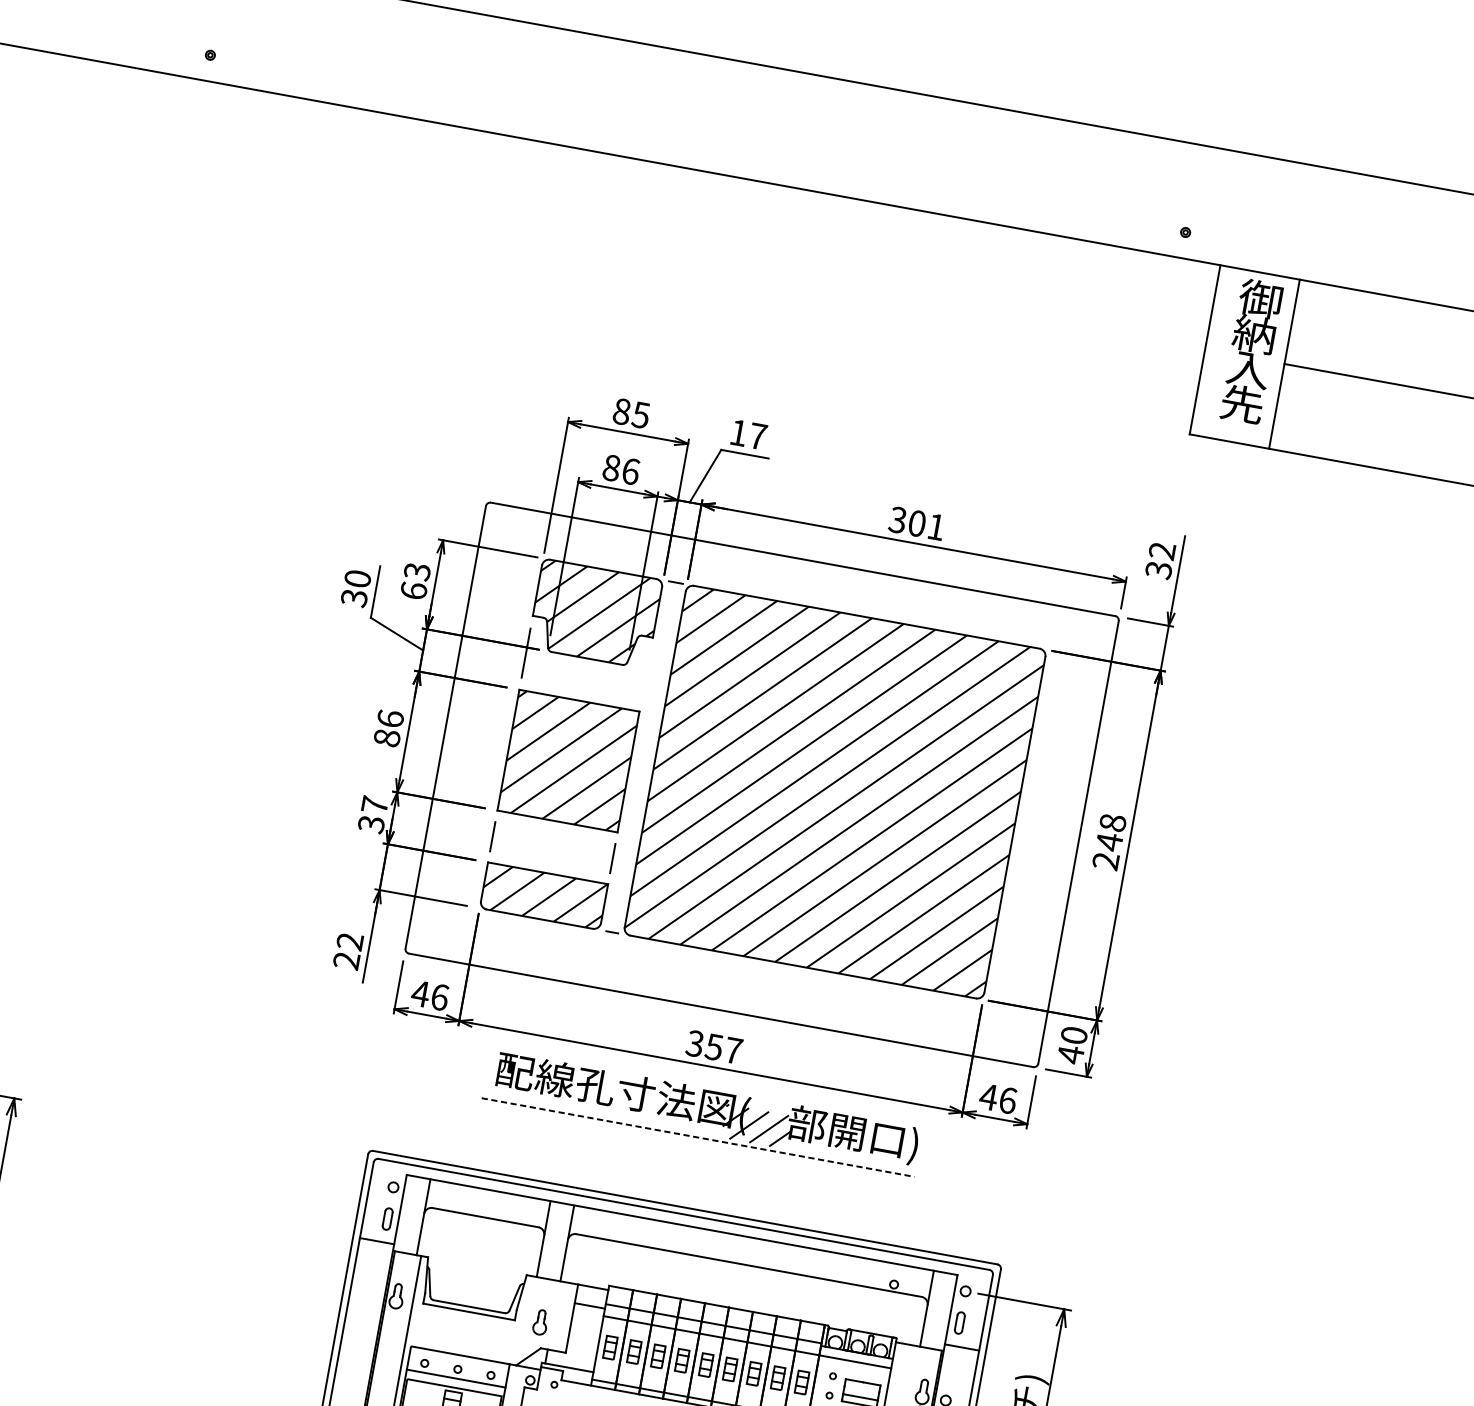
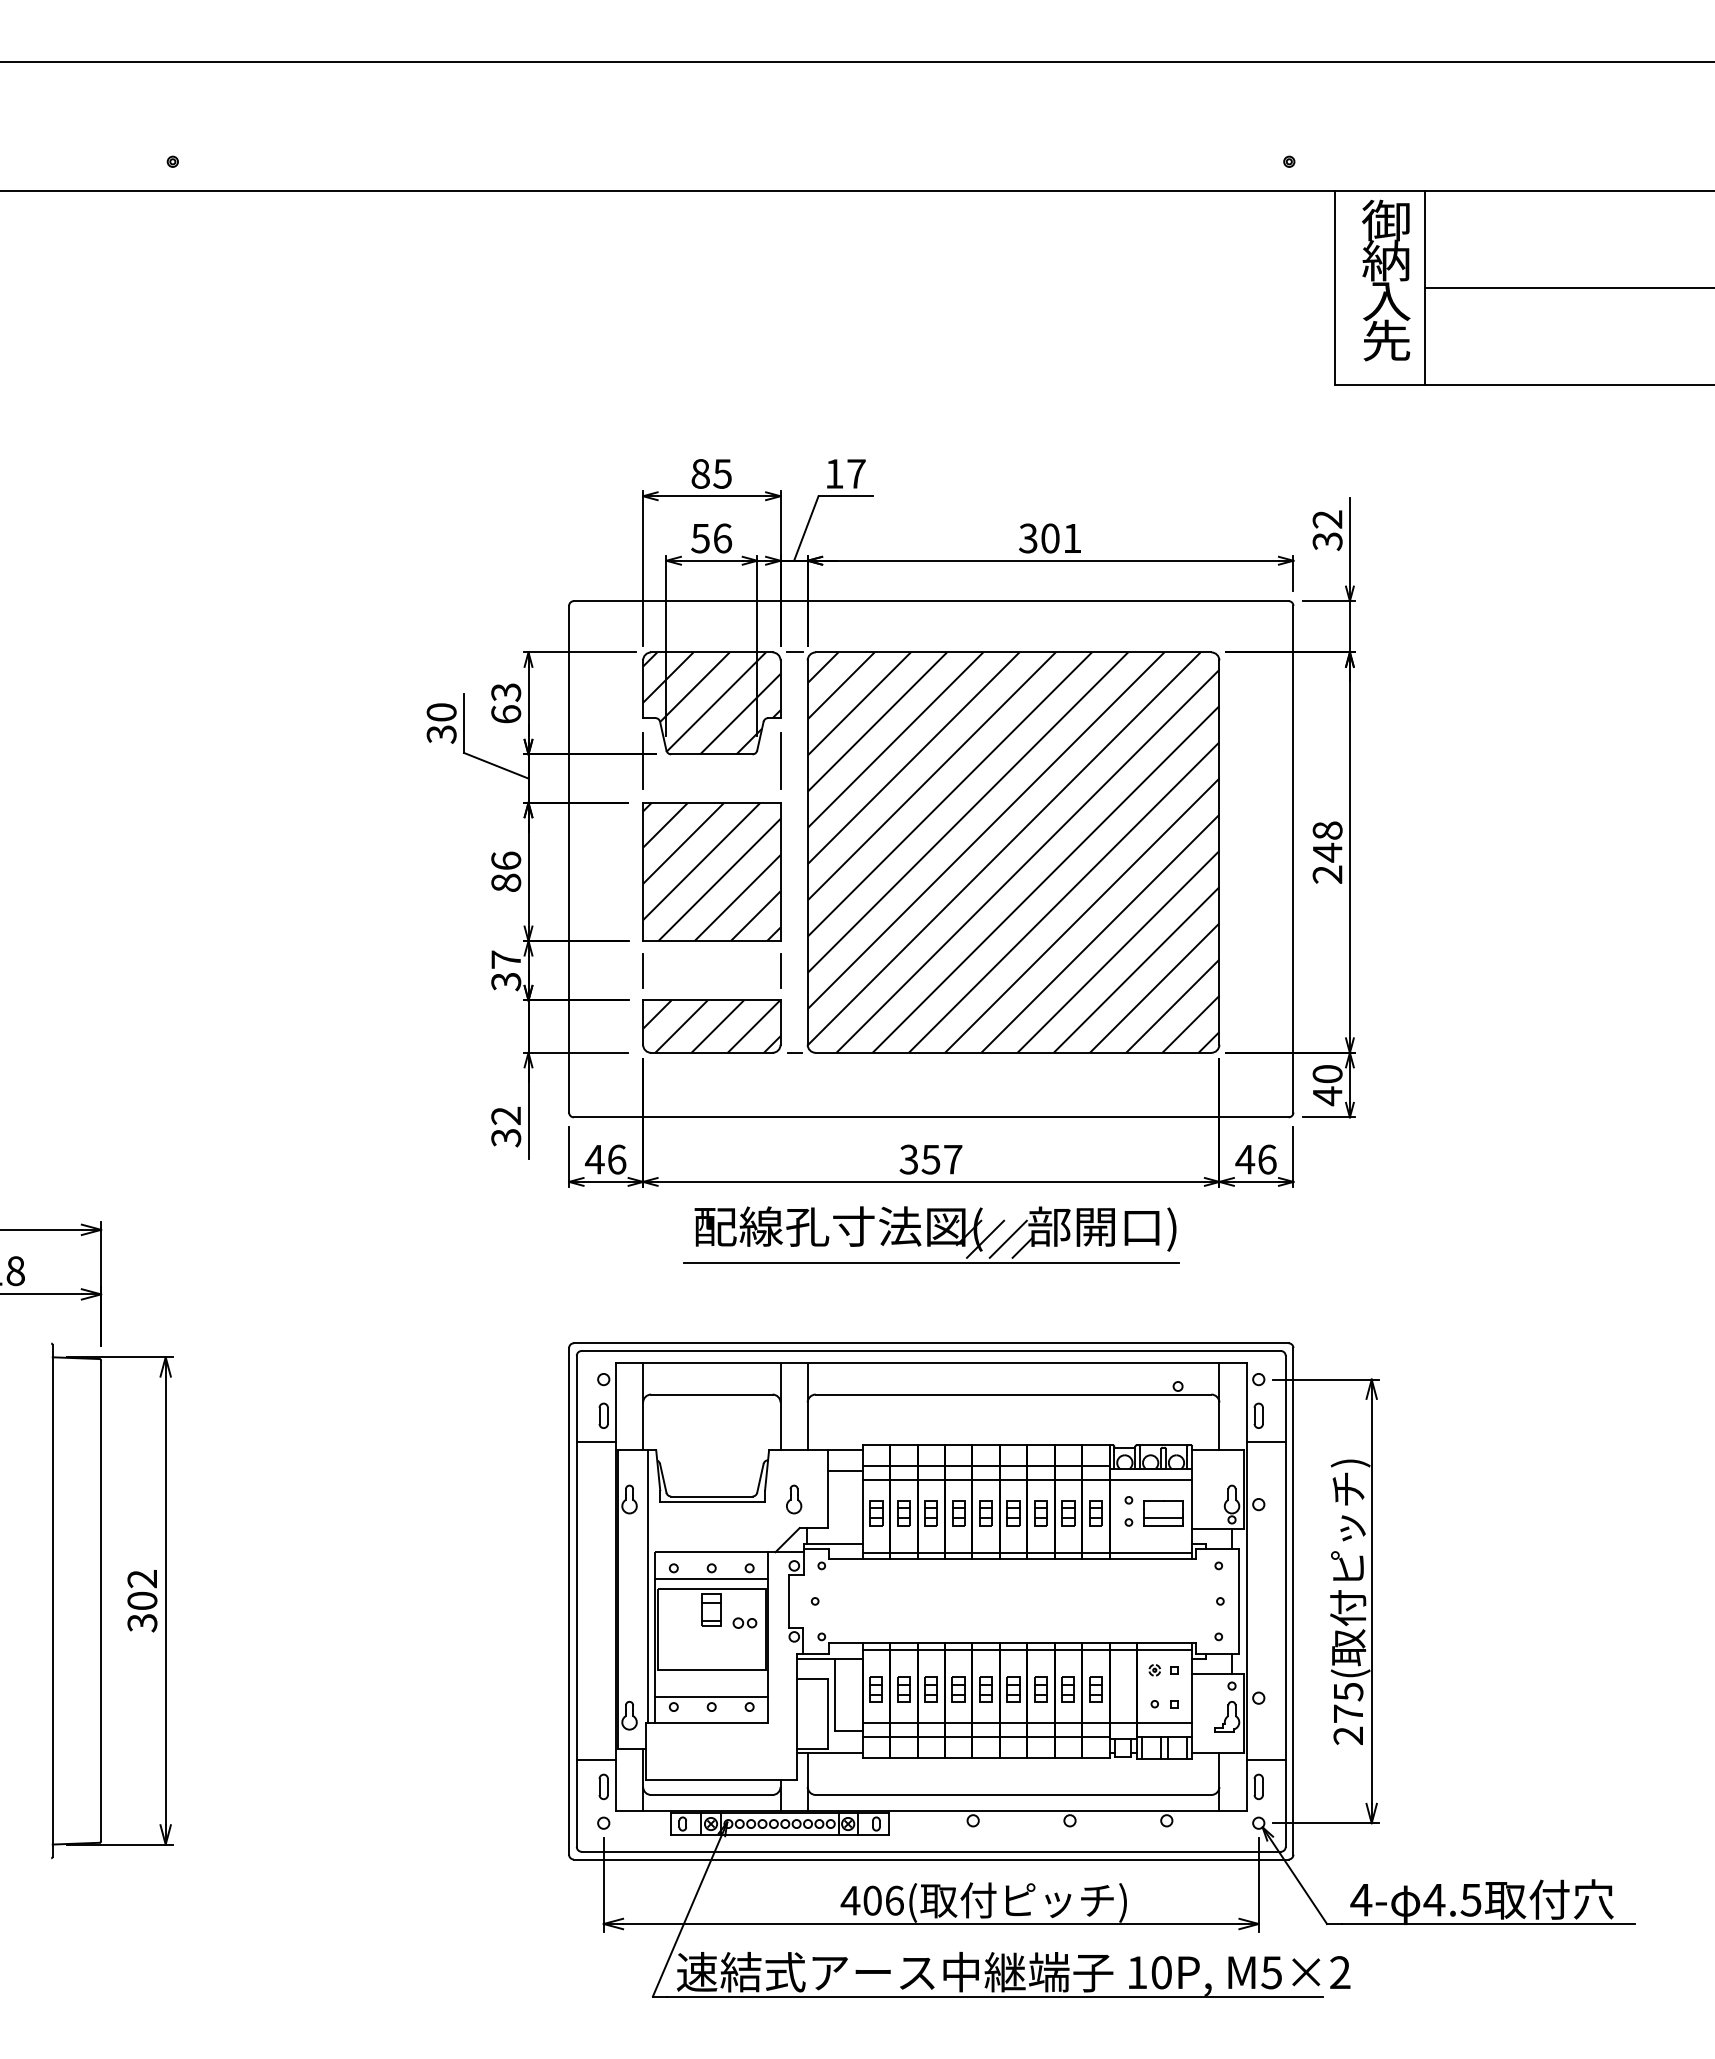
text: (611, 468) -> (700, 538), 86 -> 56
line: (646, 674) -> (780, 760), added
text: (346, 960) -> (506, 1137), 22 -> 32
line: (698, 1137) -> (931, 1262), dashed -> solid

